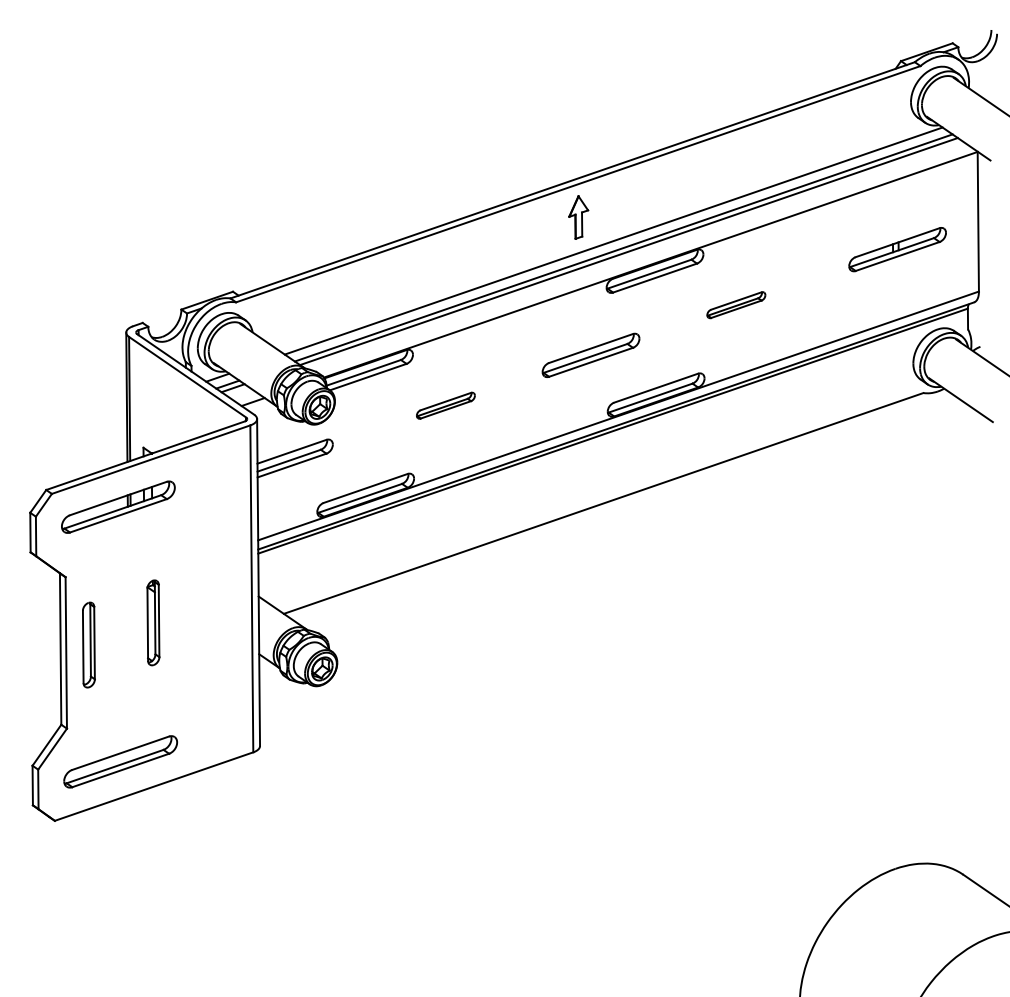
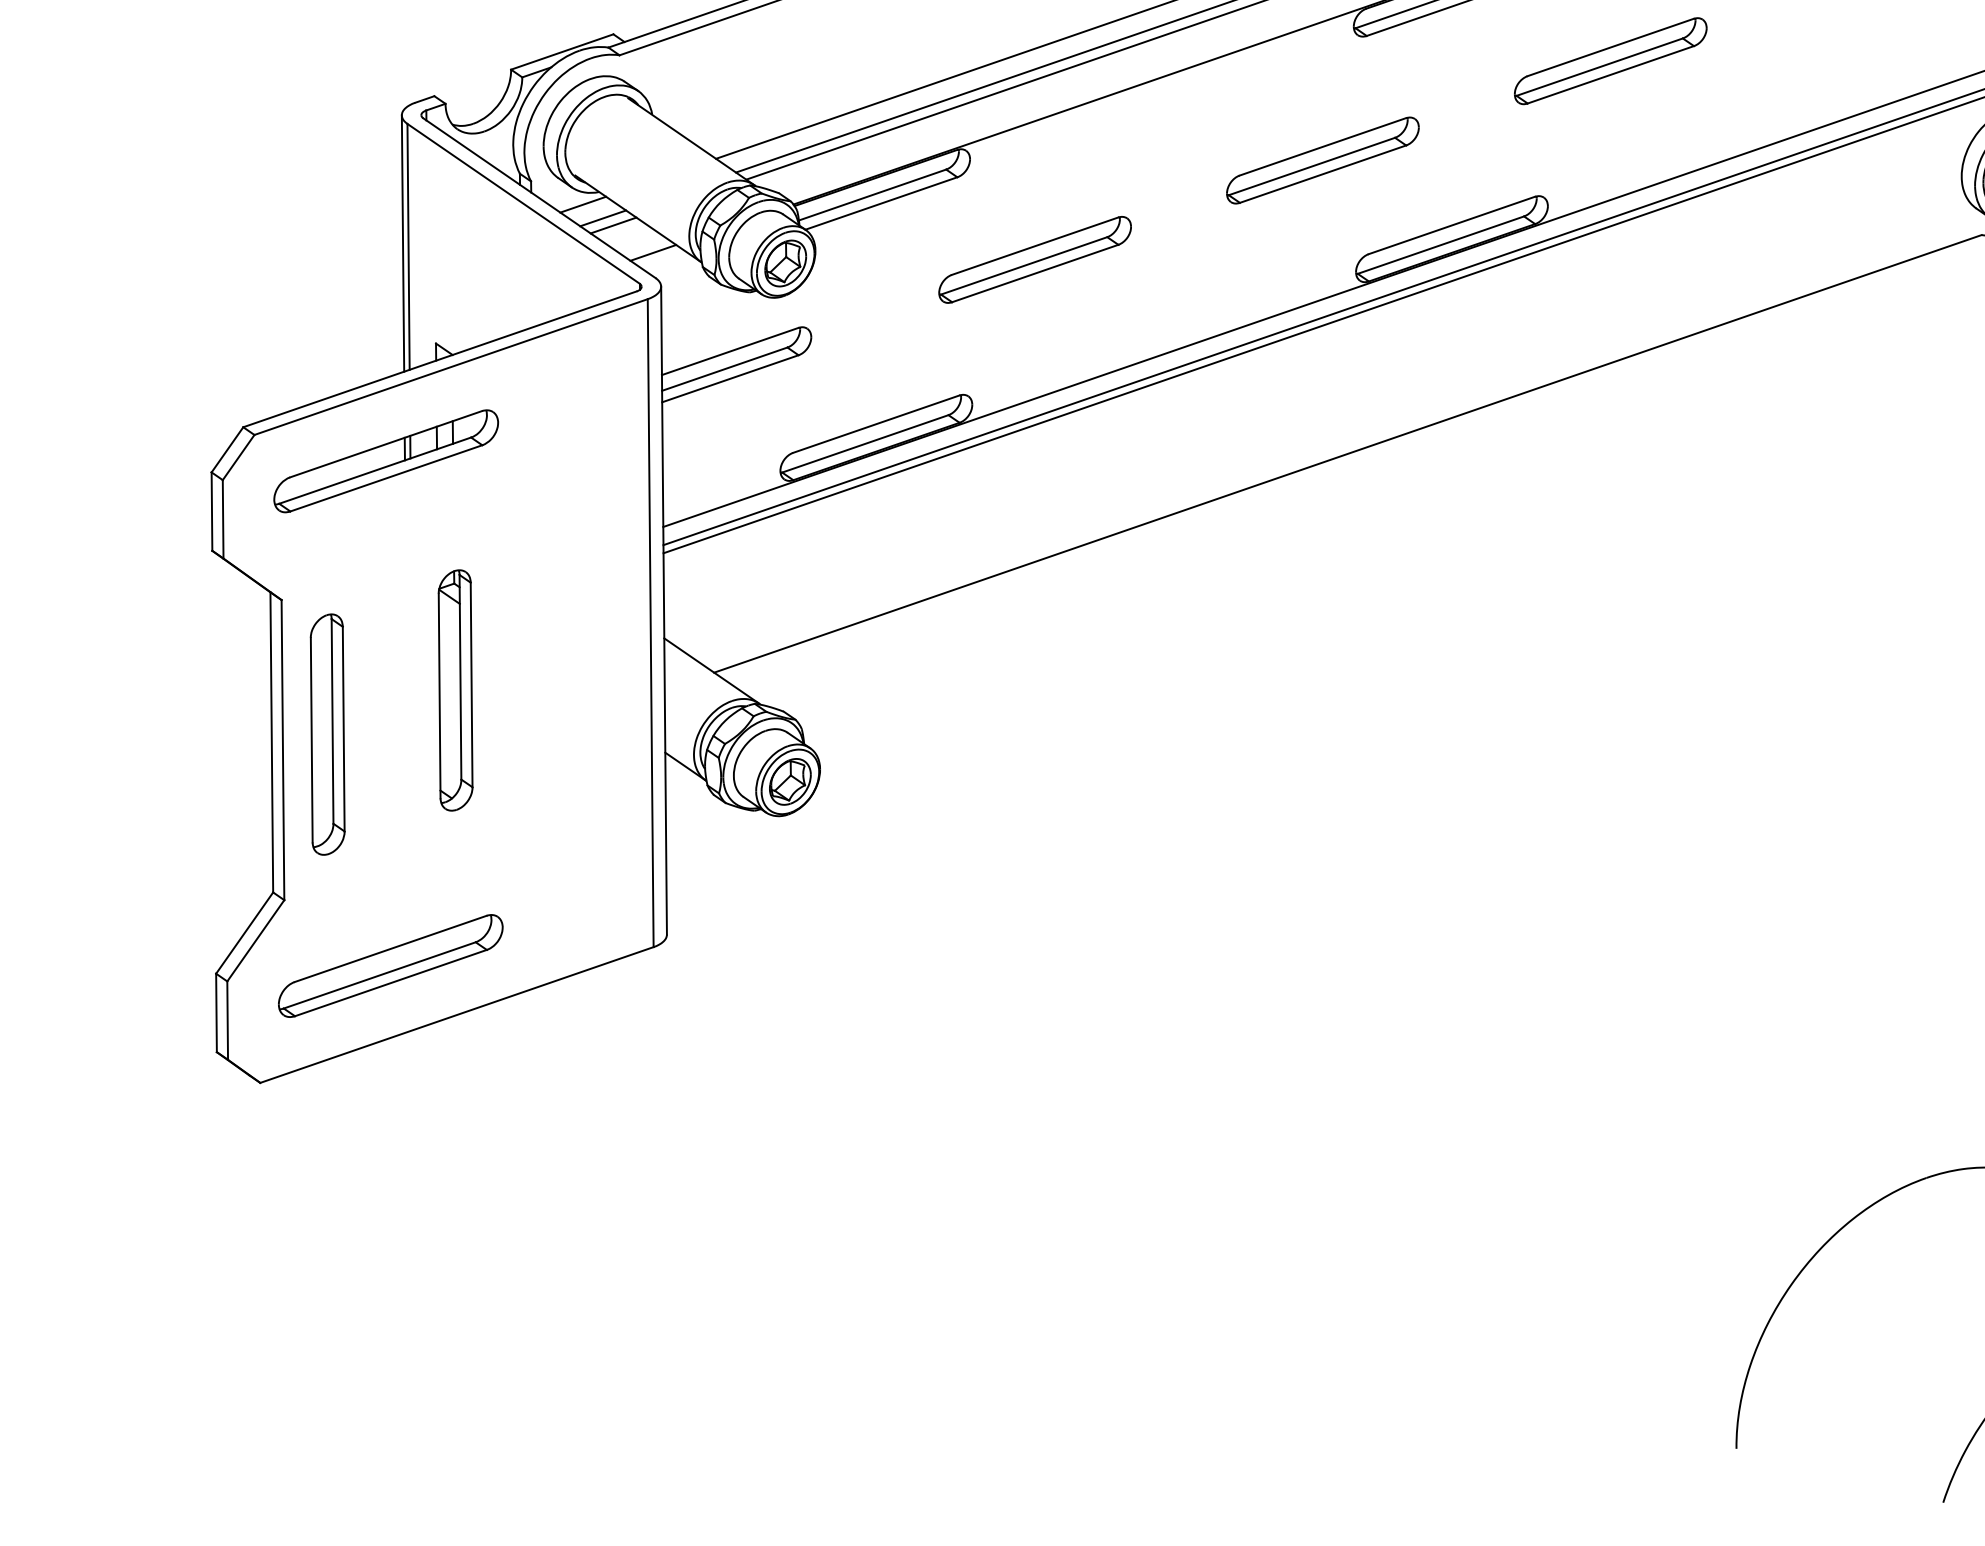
part: (736, 304) -> (1611, 59), size x1.67
part: (445, 405) -> (1034, 259), size x1.67
part: (153, 622) -> (455, 689), size x1.43
part: (88, 644) -> (326, 733), size x1.43

